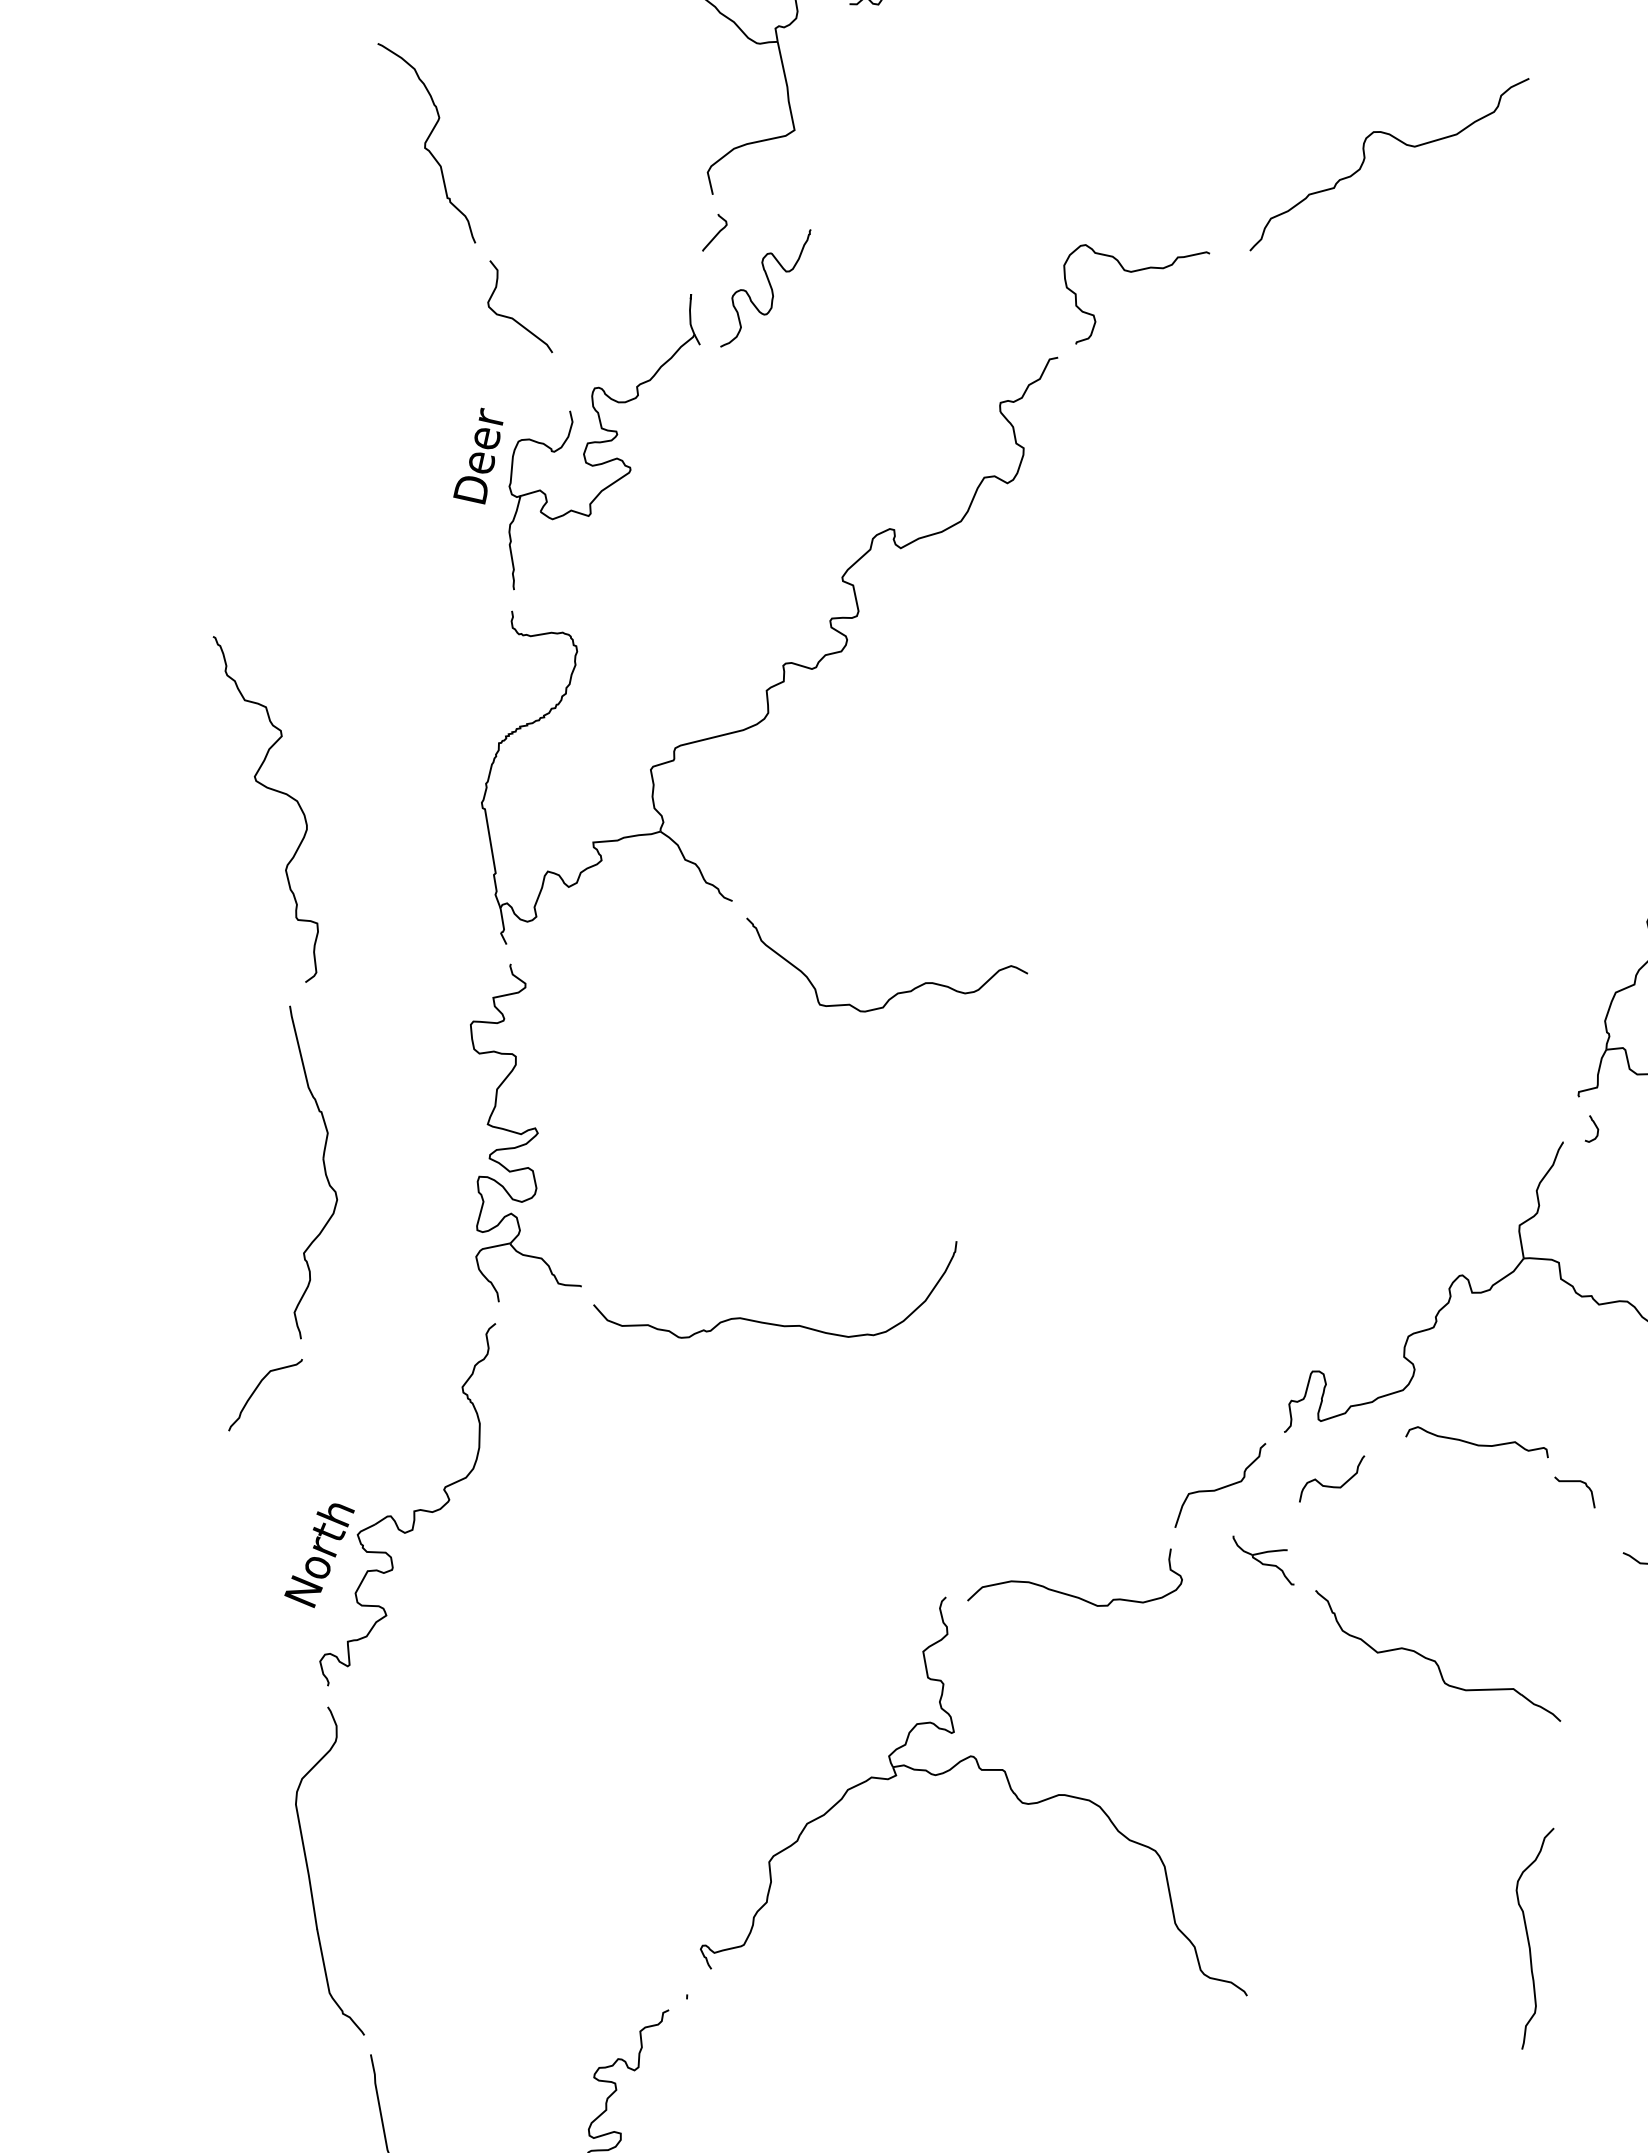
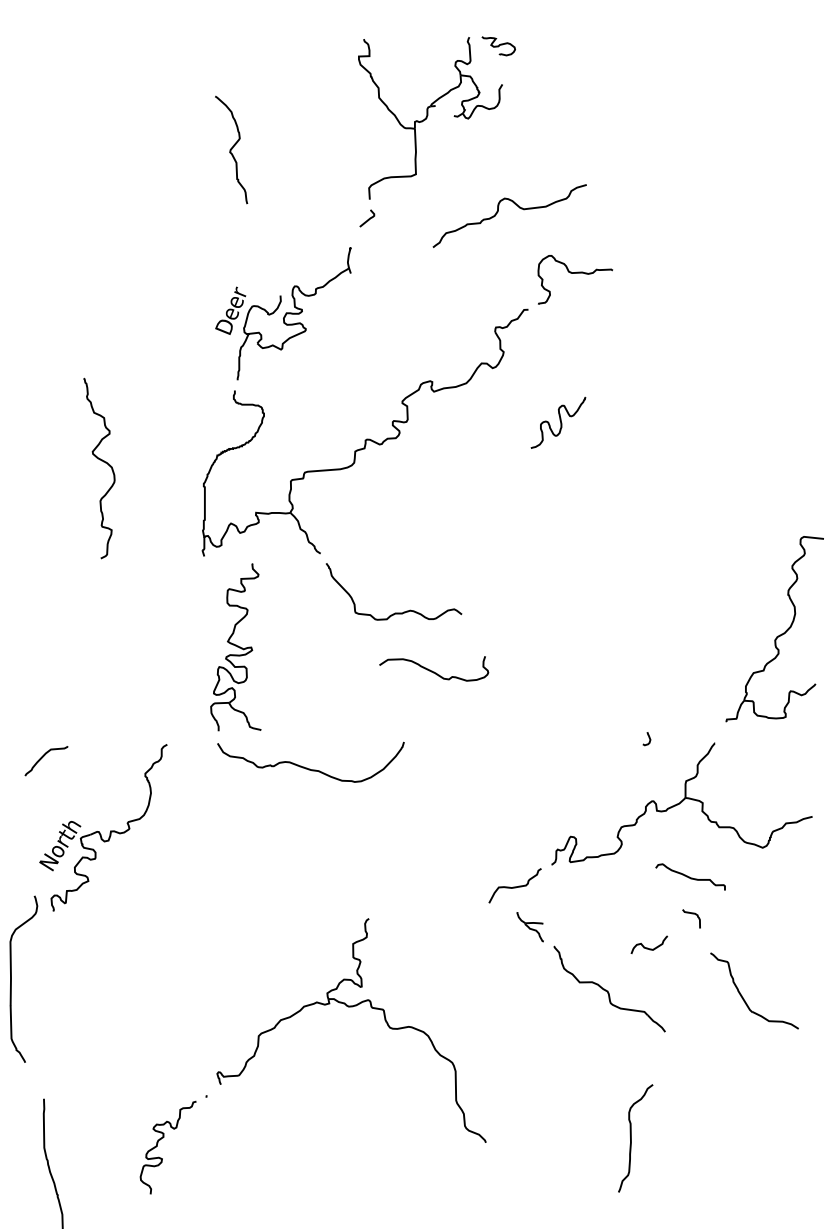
curve: (1366, 161) -> (498, 212), moved
curve: (769, 287) -> (560, 422), moved
curve: (512, 316) -> (259, 243), removed
curve: (1593, 1125) -> (648, 737), moved
part: (504, 1133) -> (235, 647), moved
part: (323, 1167) -> (94, 652), removed
curve: (1474, 1442) -> (689, 876), moved
curve: (1328, 1484) -> (647, 947), moved
curve: (1072, 1593) -> (432, 670), moved
part: (309, 1875) -> (11, 978), moved

